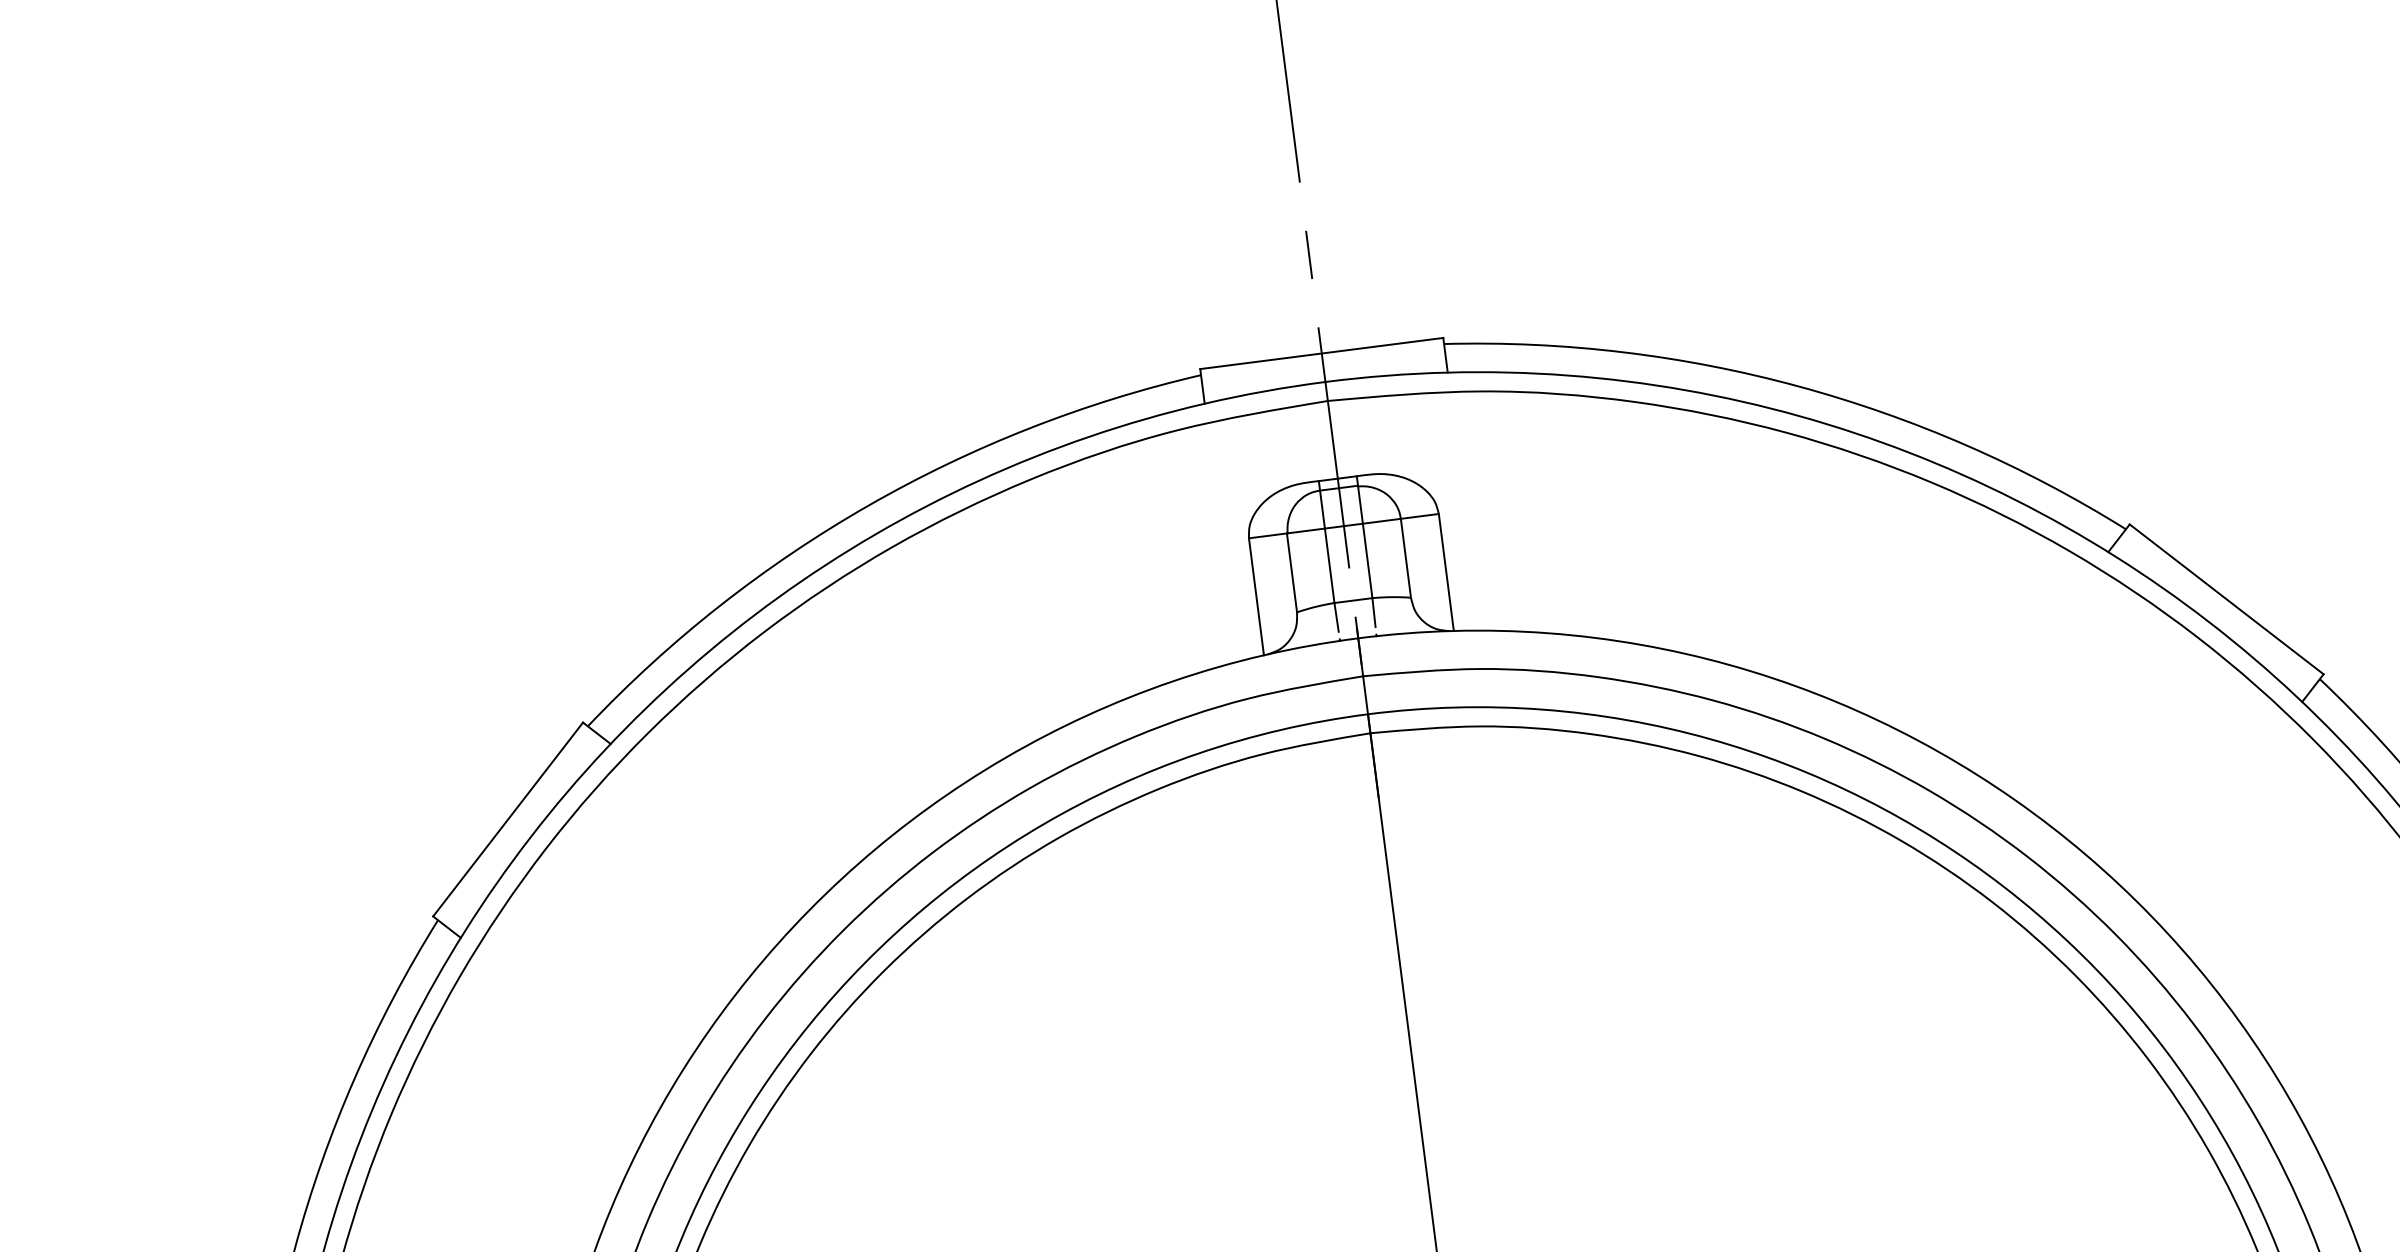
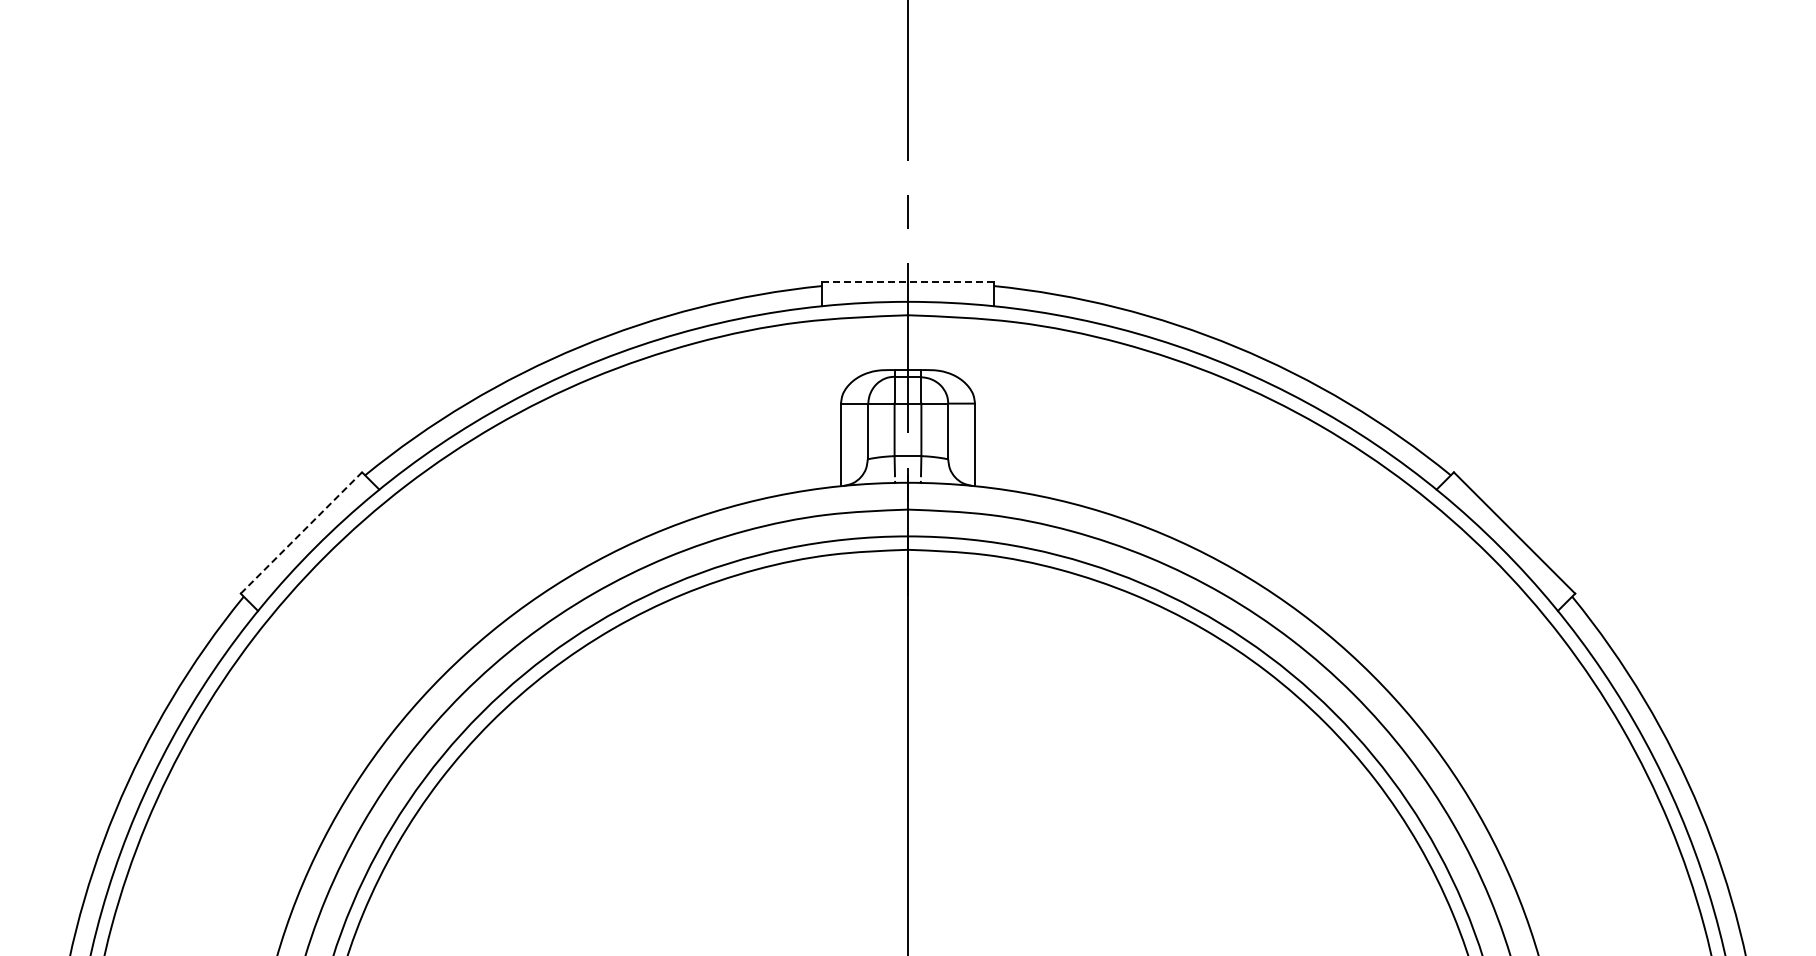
line: (1321, 353) -> (907, 281), solid -> dashed
line: (508, 820) -> (301, 533), solid -> dashed

